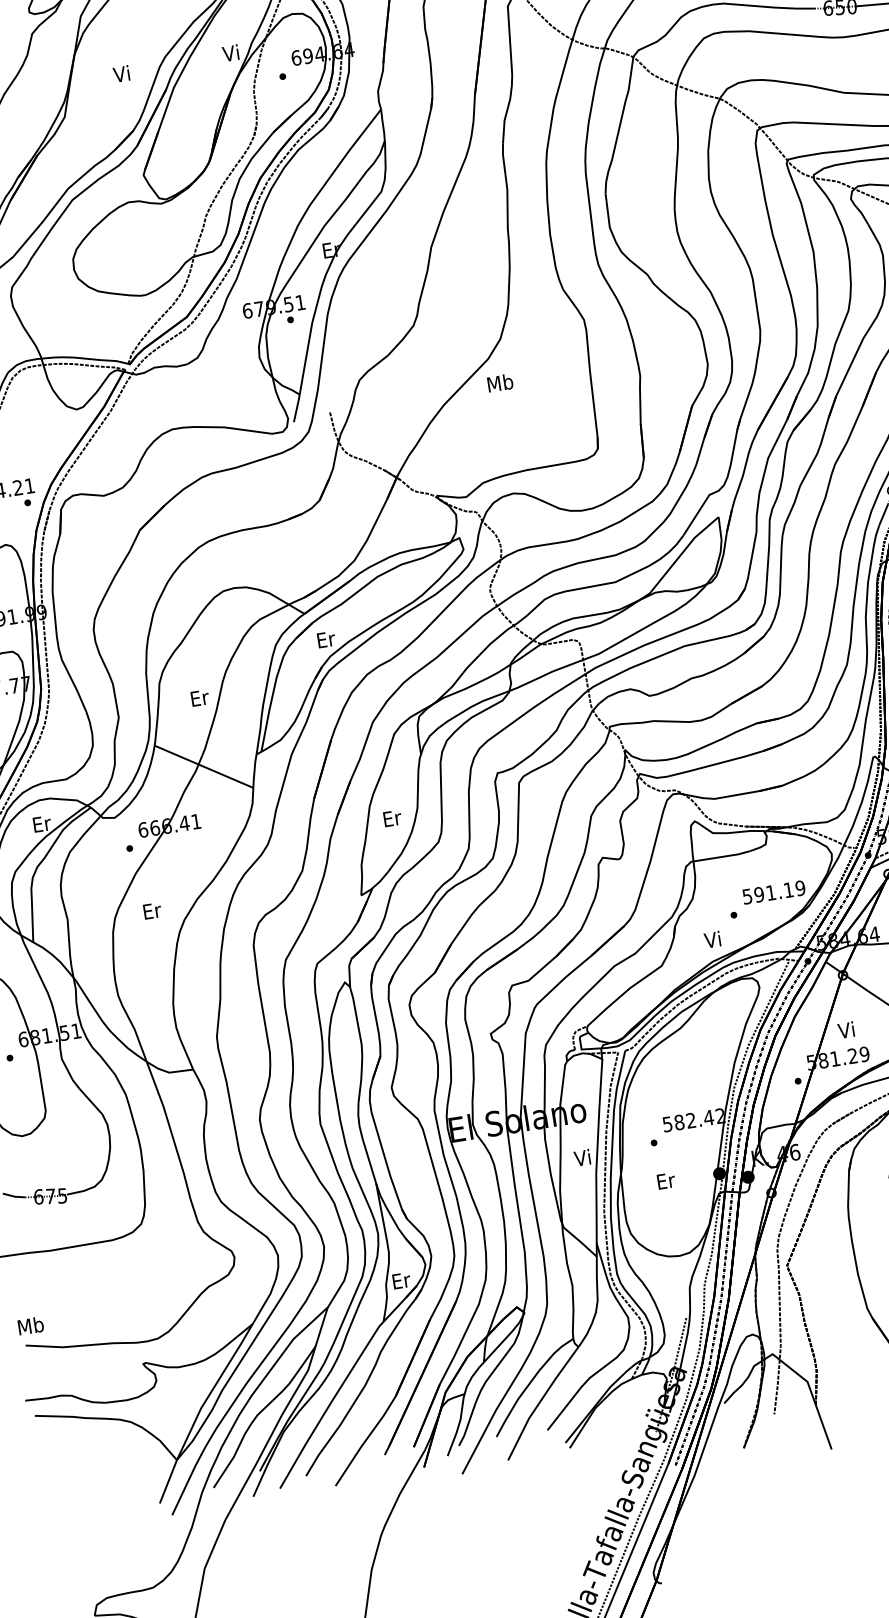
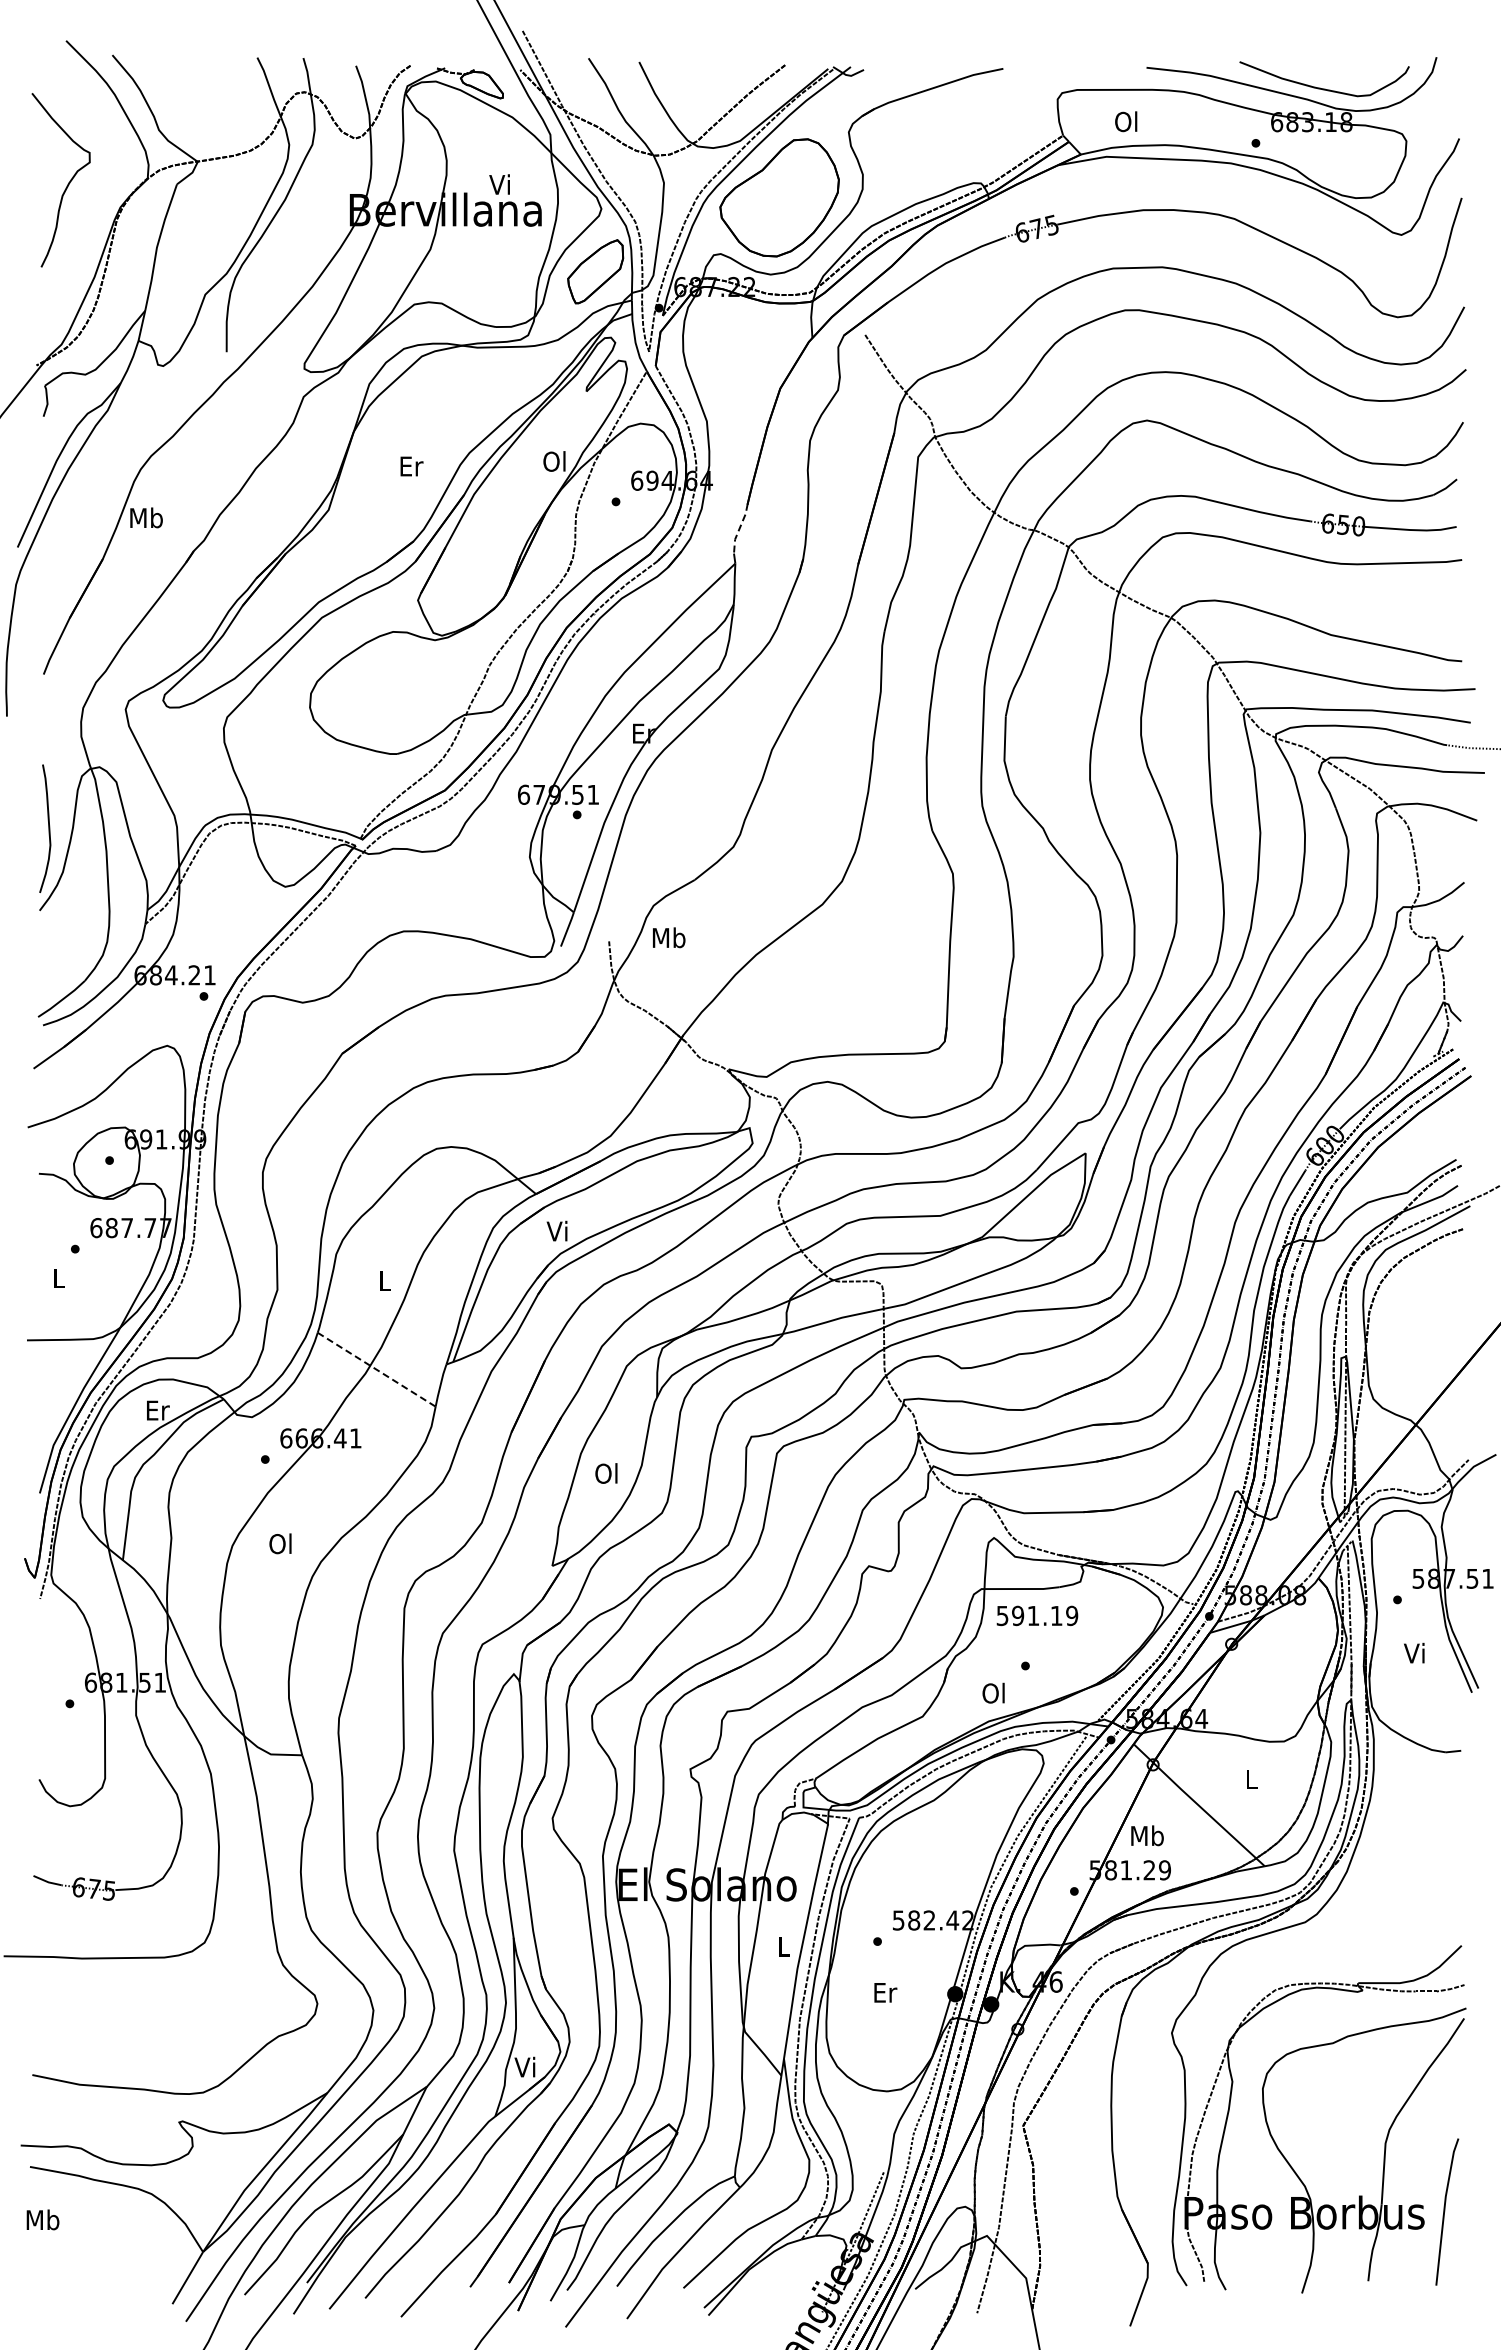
text: (231, 53) -> (554, 461), Vi -> Ol
text: (122, 73) -> (411, 465), Vi -> Er
line: (380, 82) -> (739, 528), solid -> dashed
text: (500, 382) -> (669, 937), moved
text: (325, 638) -> (558, 1230), Er -> Vi
text: (200, 697) -> (385, 1280), Er -> L
line: (203, 766) -> (376, 1369), solid -> dashed
text: (392, 818) -> (607, 1473), Er -> Ol
text: (774, 892) -> (1037, 1615), moved
text: (152, 910) -> (281, 1543), Er -> Ol
text: (712, 939) -> (993, 1692), Vi -> Ol
text: (847, 1029) -> (1147, 1835), Vi -> Mb
text: (582, 1158) -> (782, 1946), Vi -> L
text: (401, 1280) -> (526, 2066), Er -> Vi
text: (30, 1325) -> (42, 2219), moved

